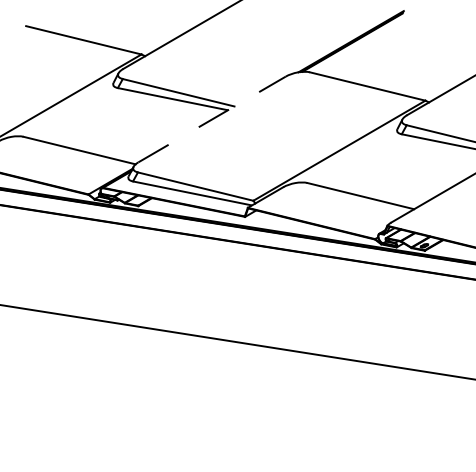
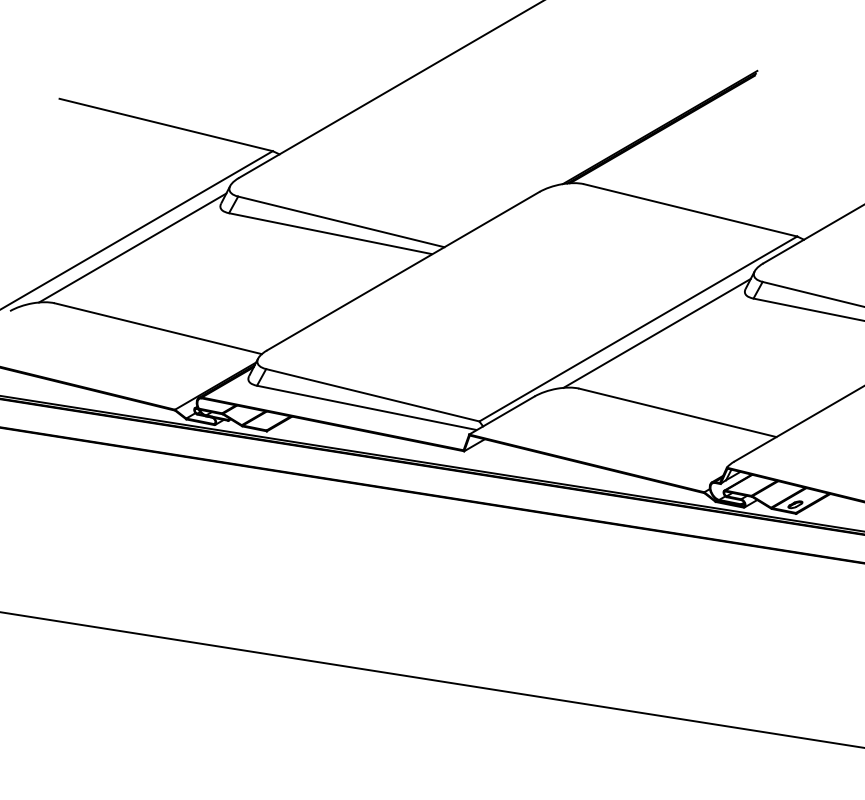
line: (65, 106) -> (132, 247), added
line: (212, 119) -> (403, 271), dashed -> solid
line: (349, 152) -> (656, 332), added

